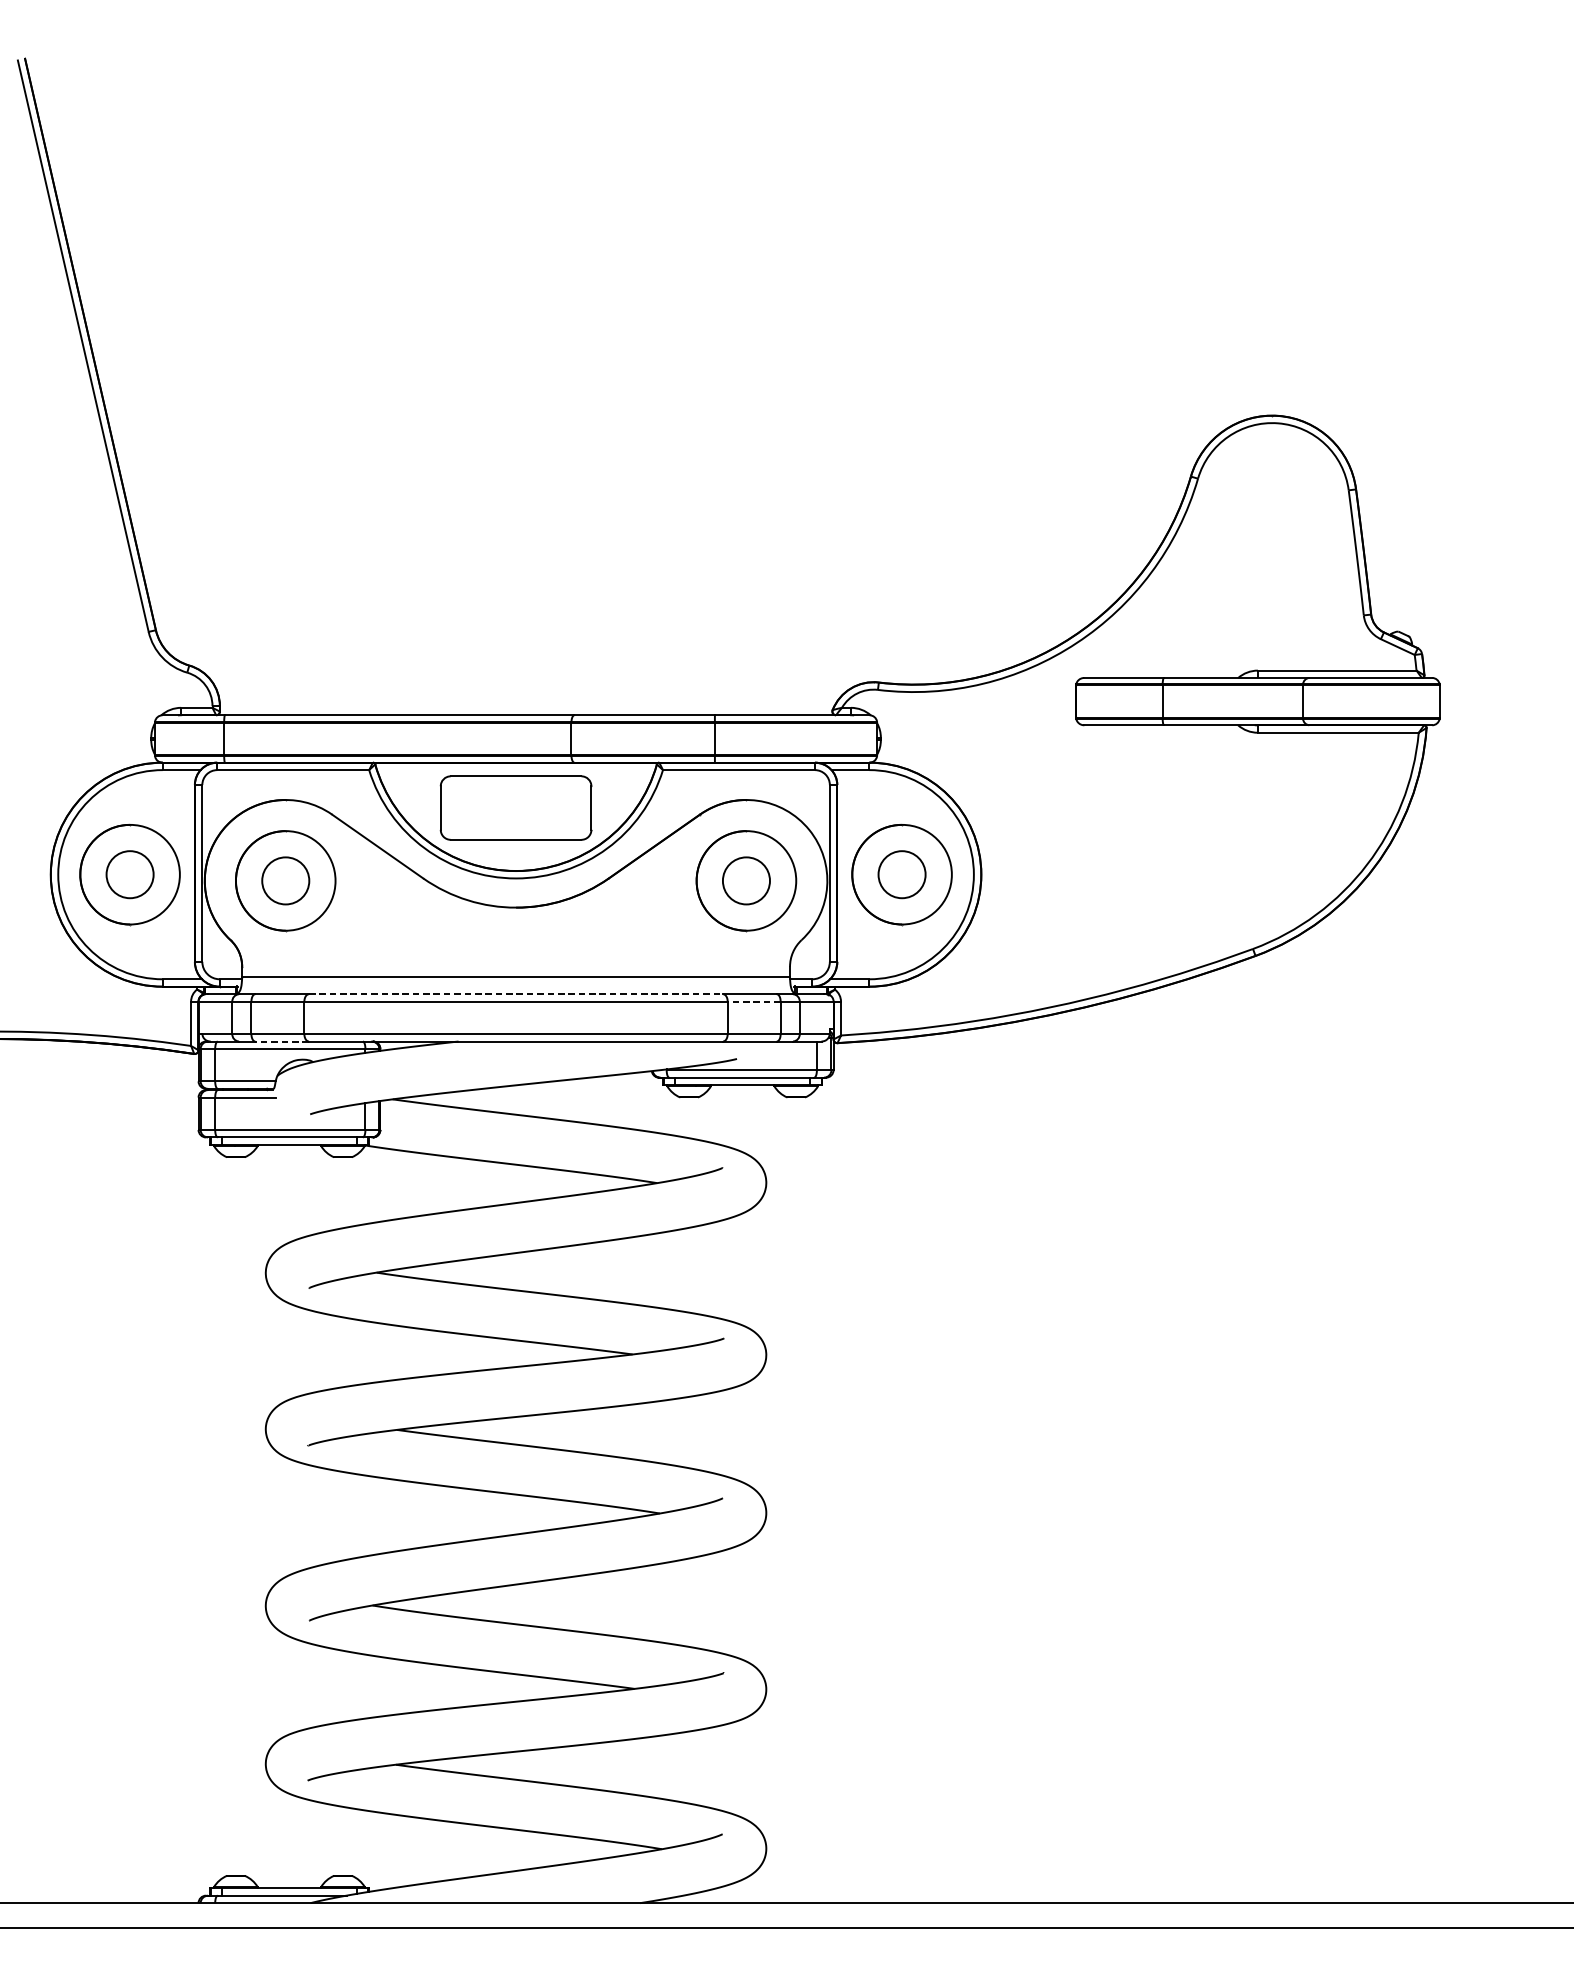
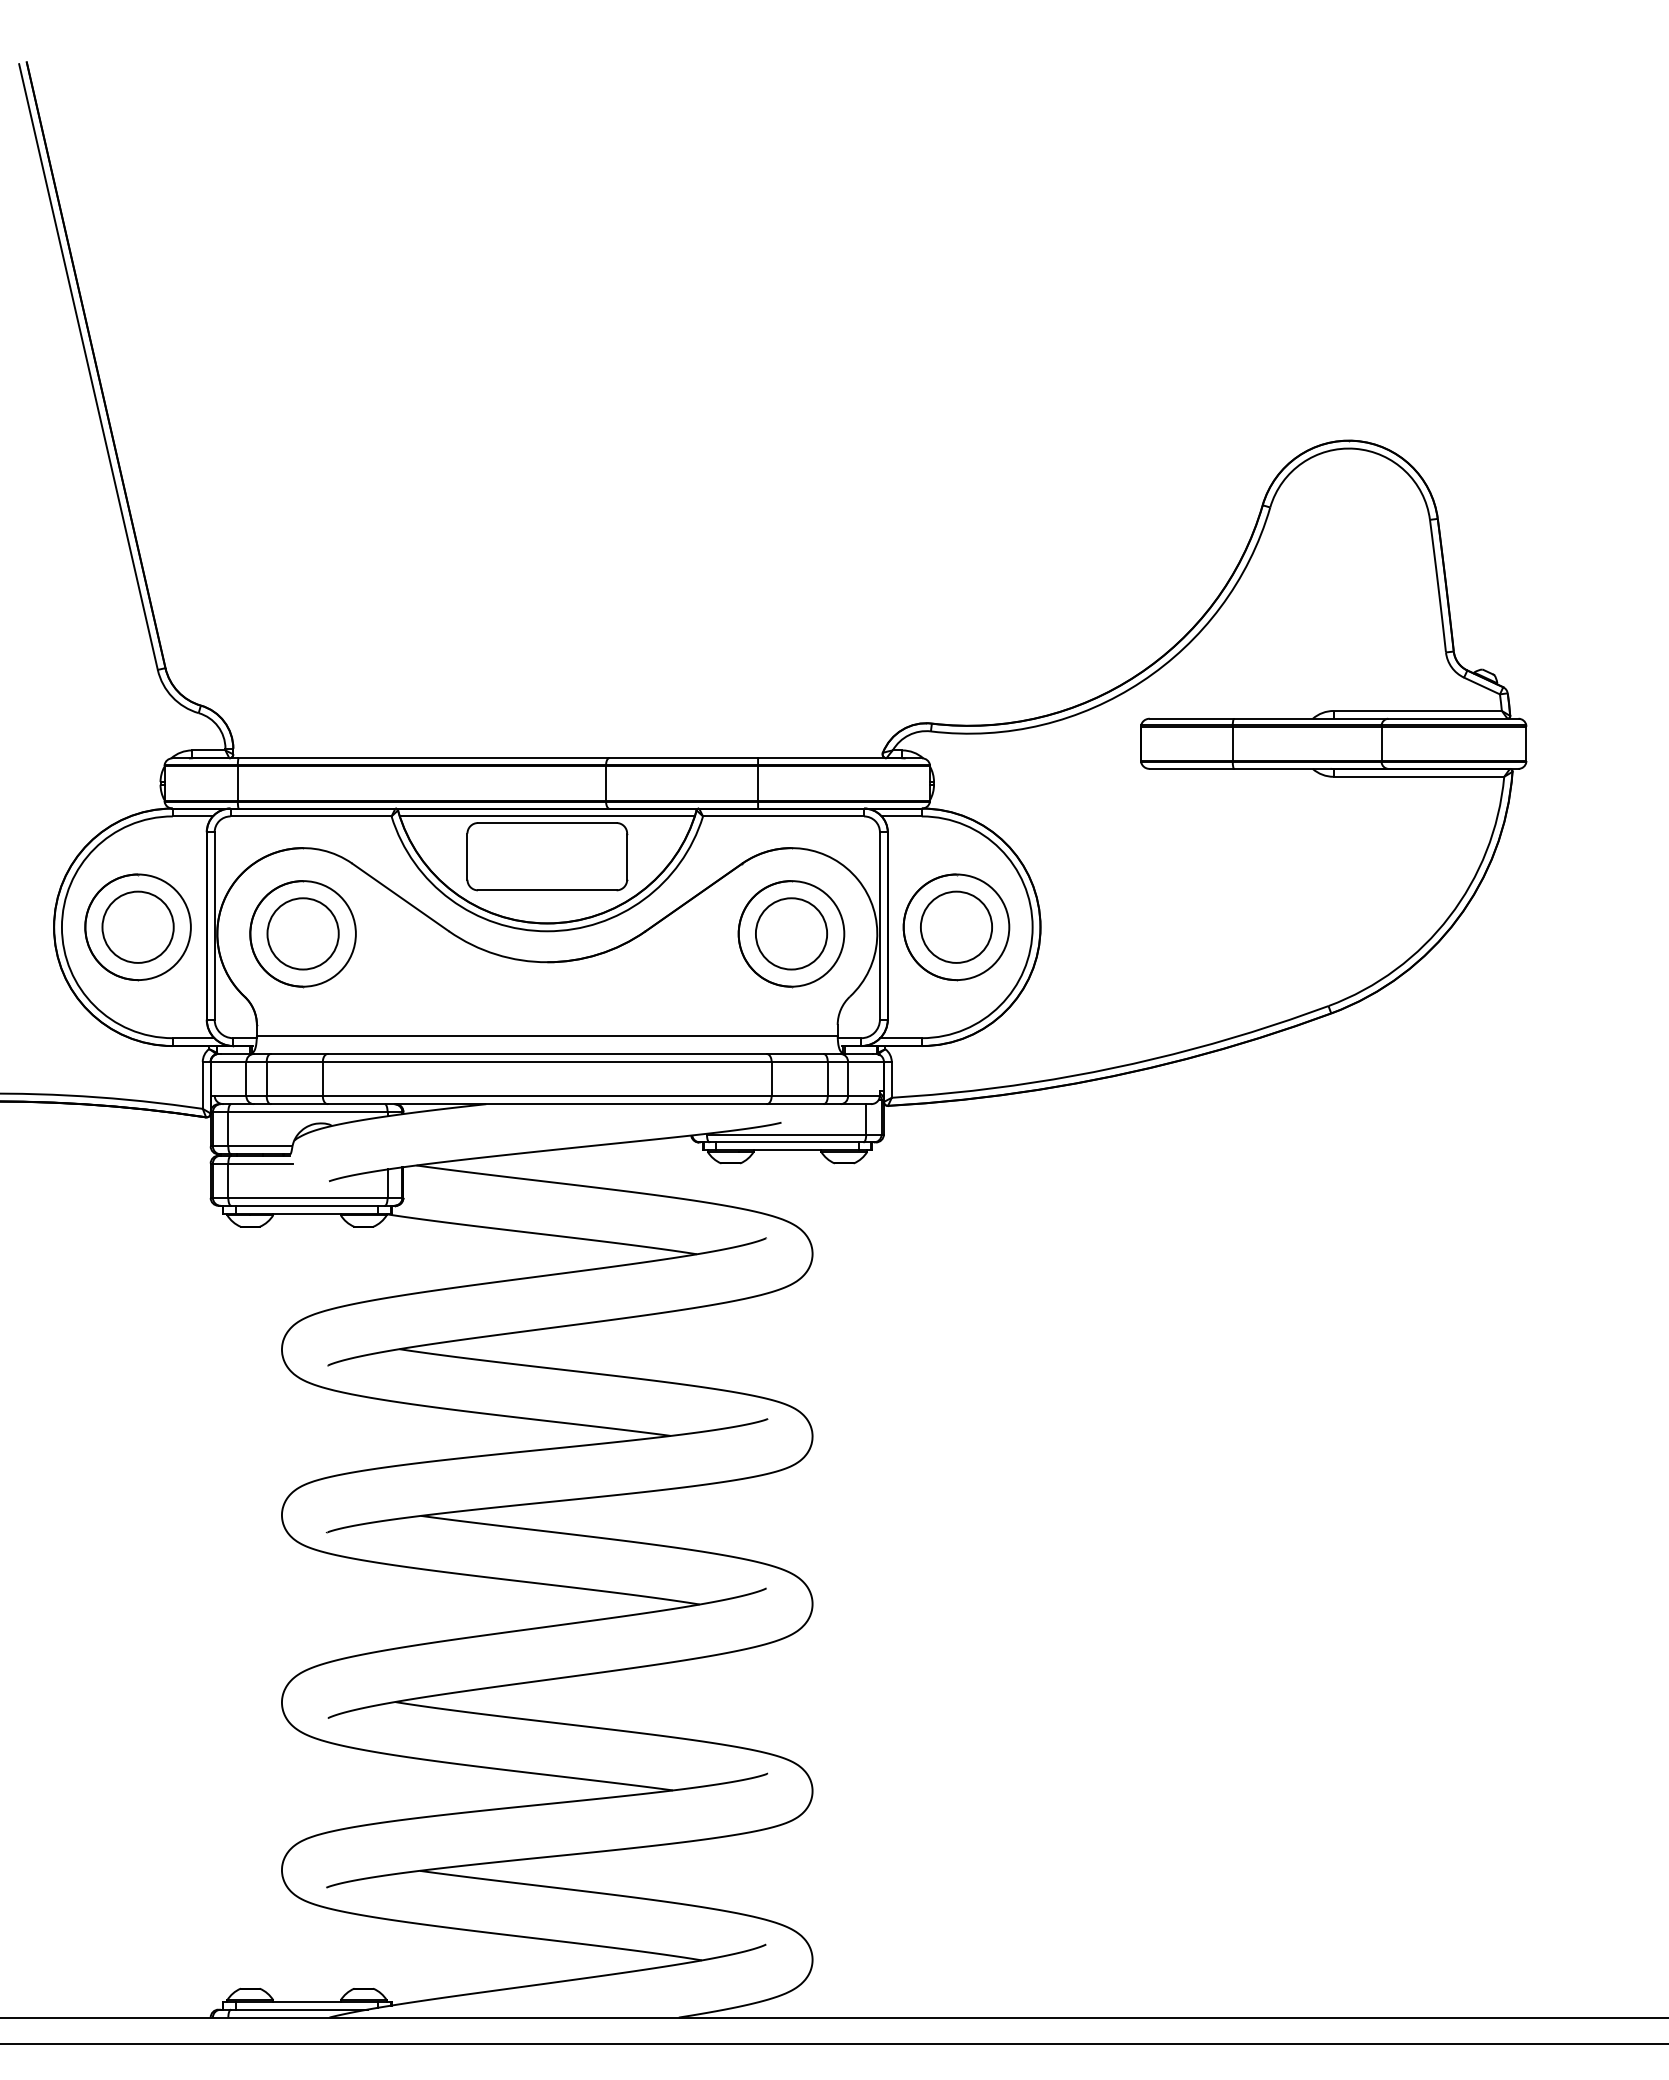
line: (515, 770) -> (546, 816), added
circle: (129, 873) -> (137, 926), size x1.43
circle: (902, 873) -> (956, 926), size x1.43
circle: (285, 880) -> (302, 933), size x1.43
circle: (746, 880) -> (791, 933), size x1.43
line: (516, 994) -> (547, 1054), dashed -> solid
line: (753, 1001) -> (799, 1061), dashed -> solid
line: (281, 1041) -> (298, 1104), dashed -> solid

